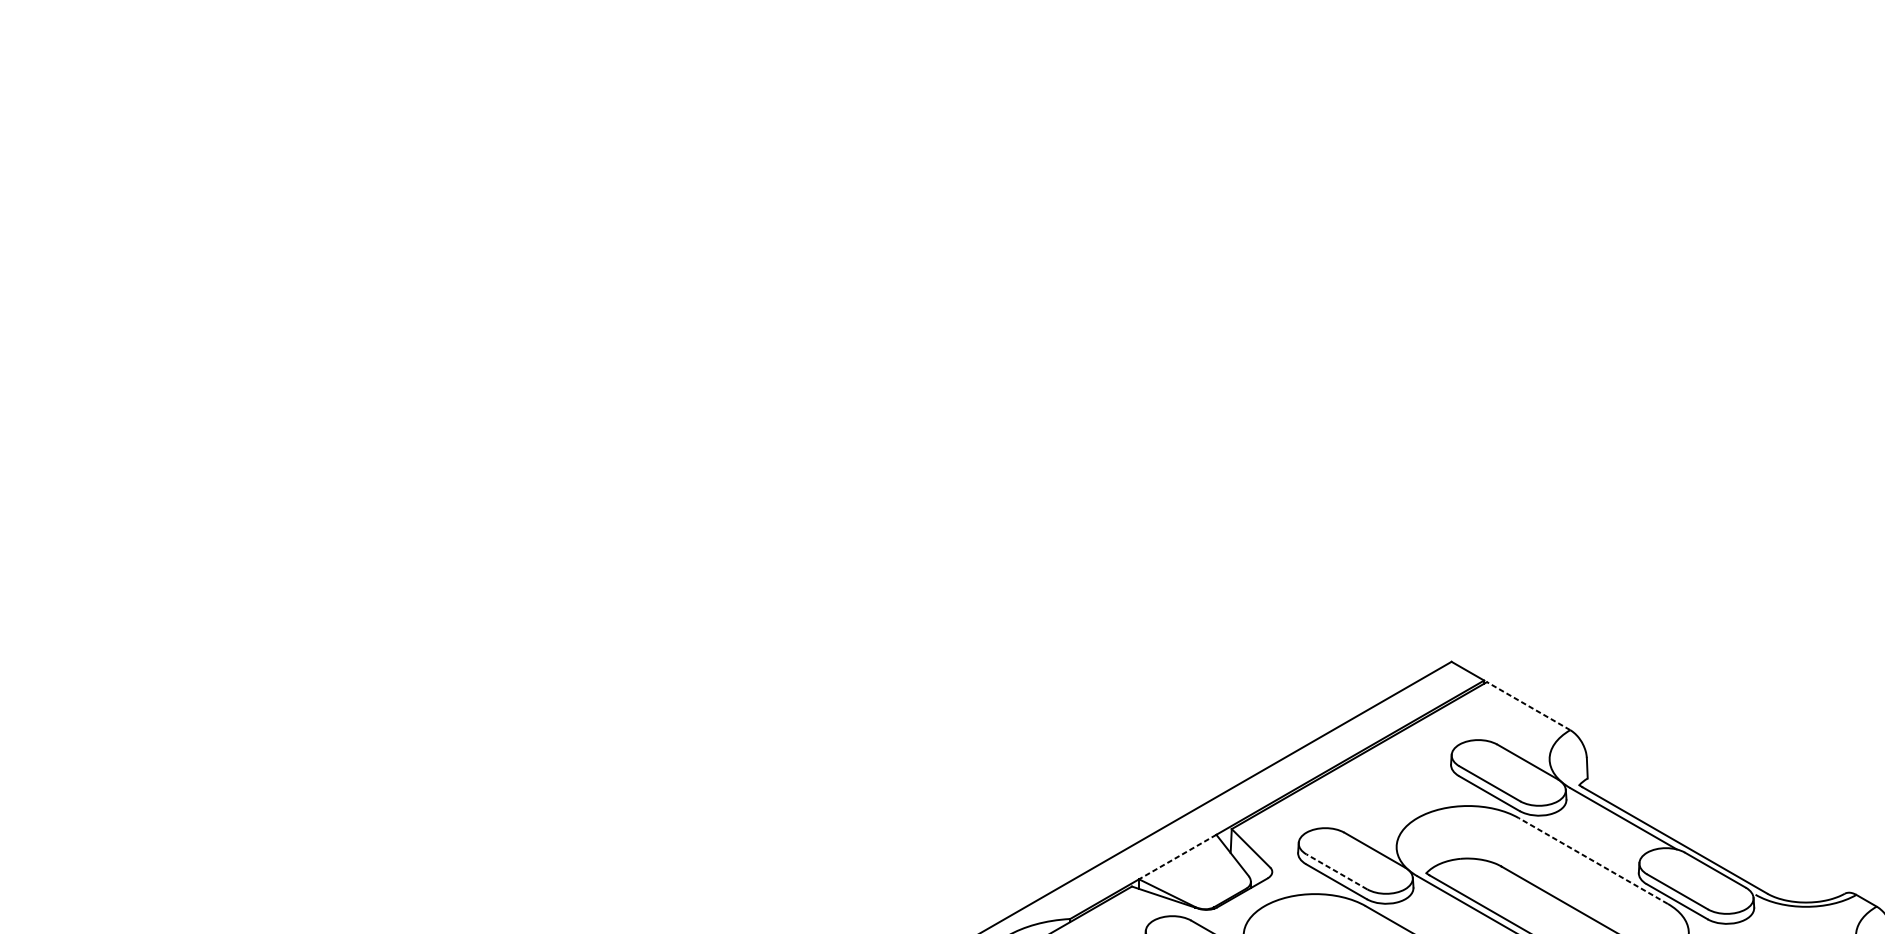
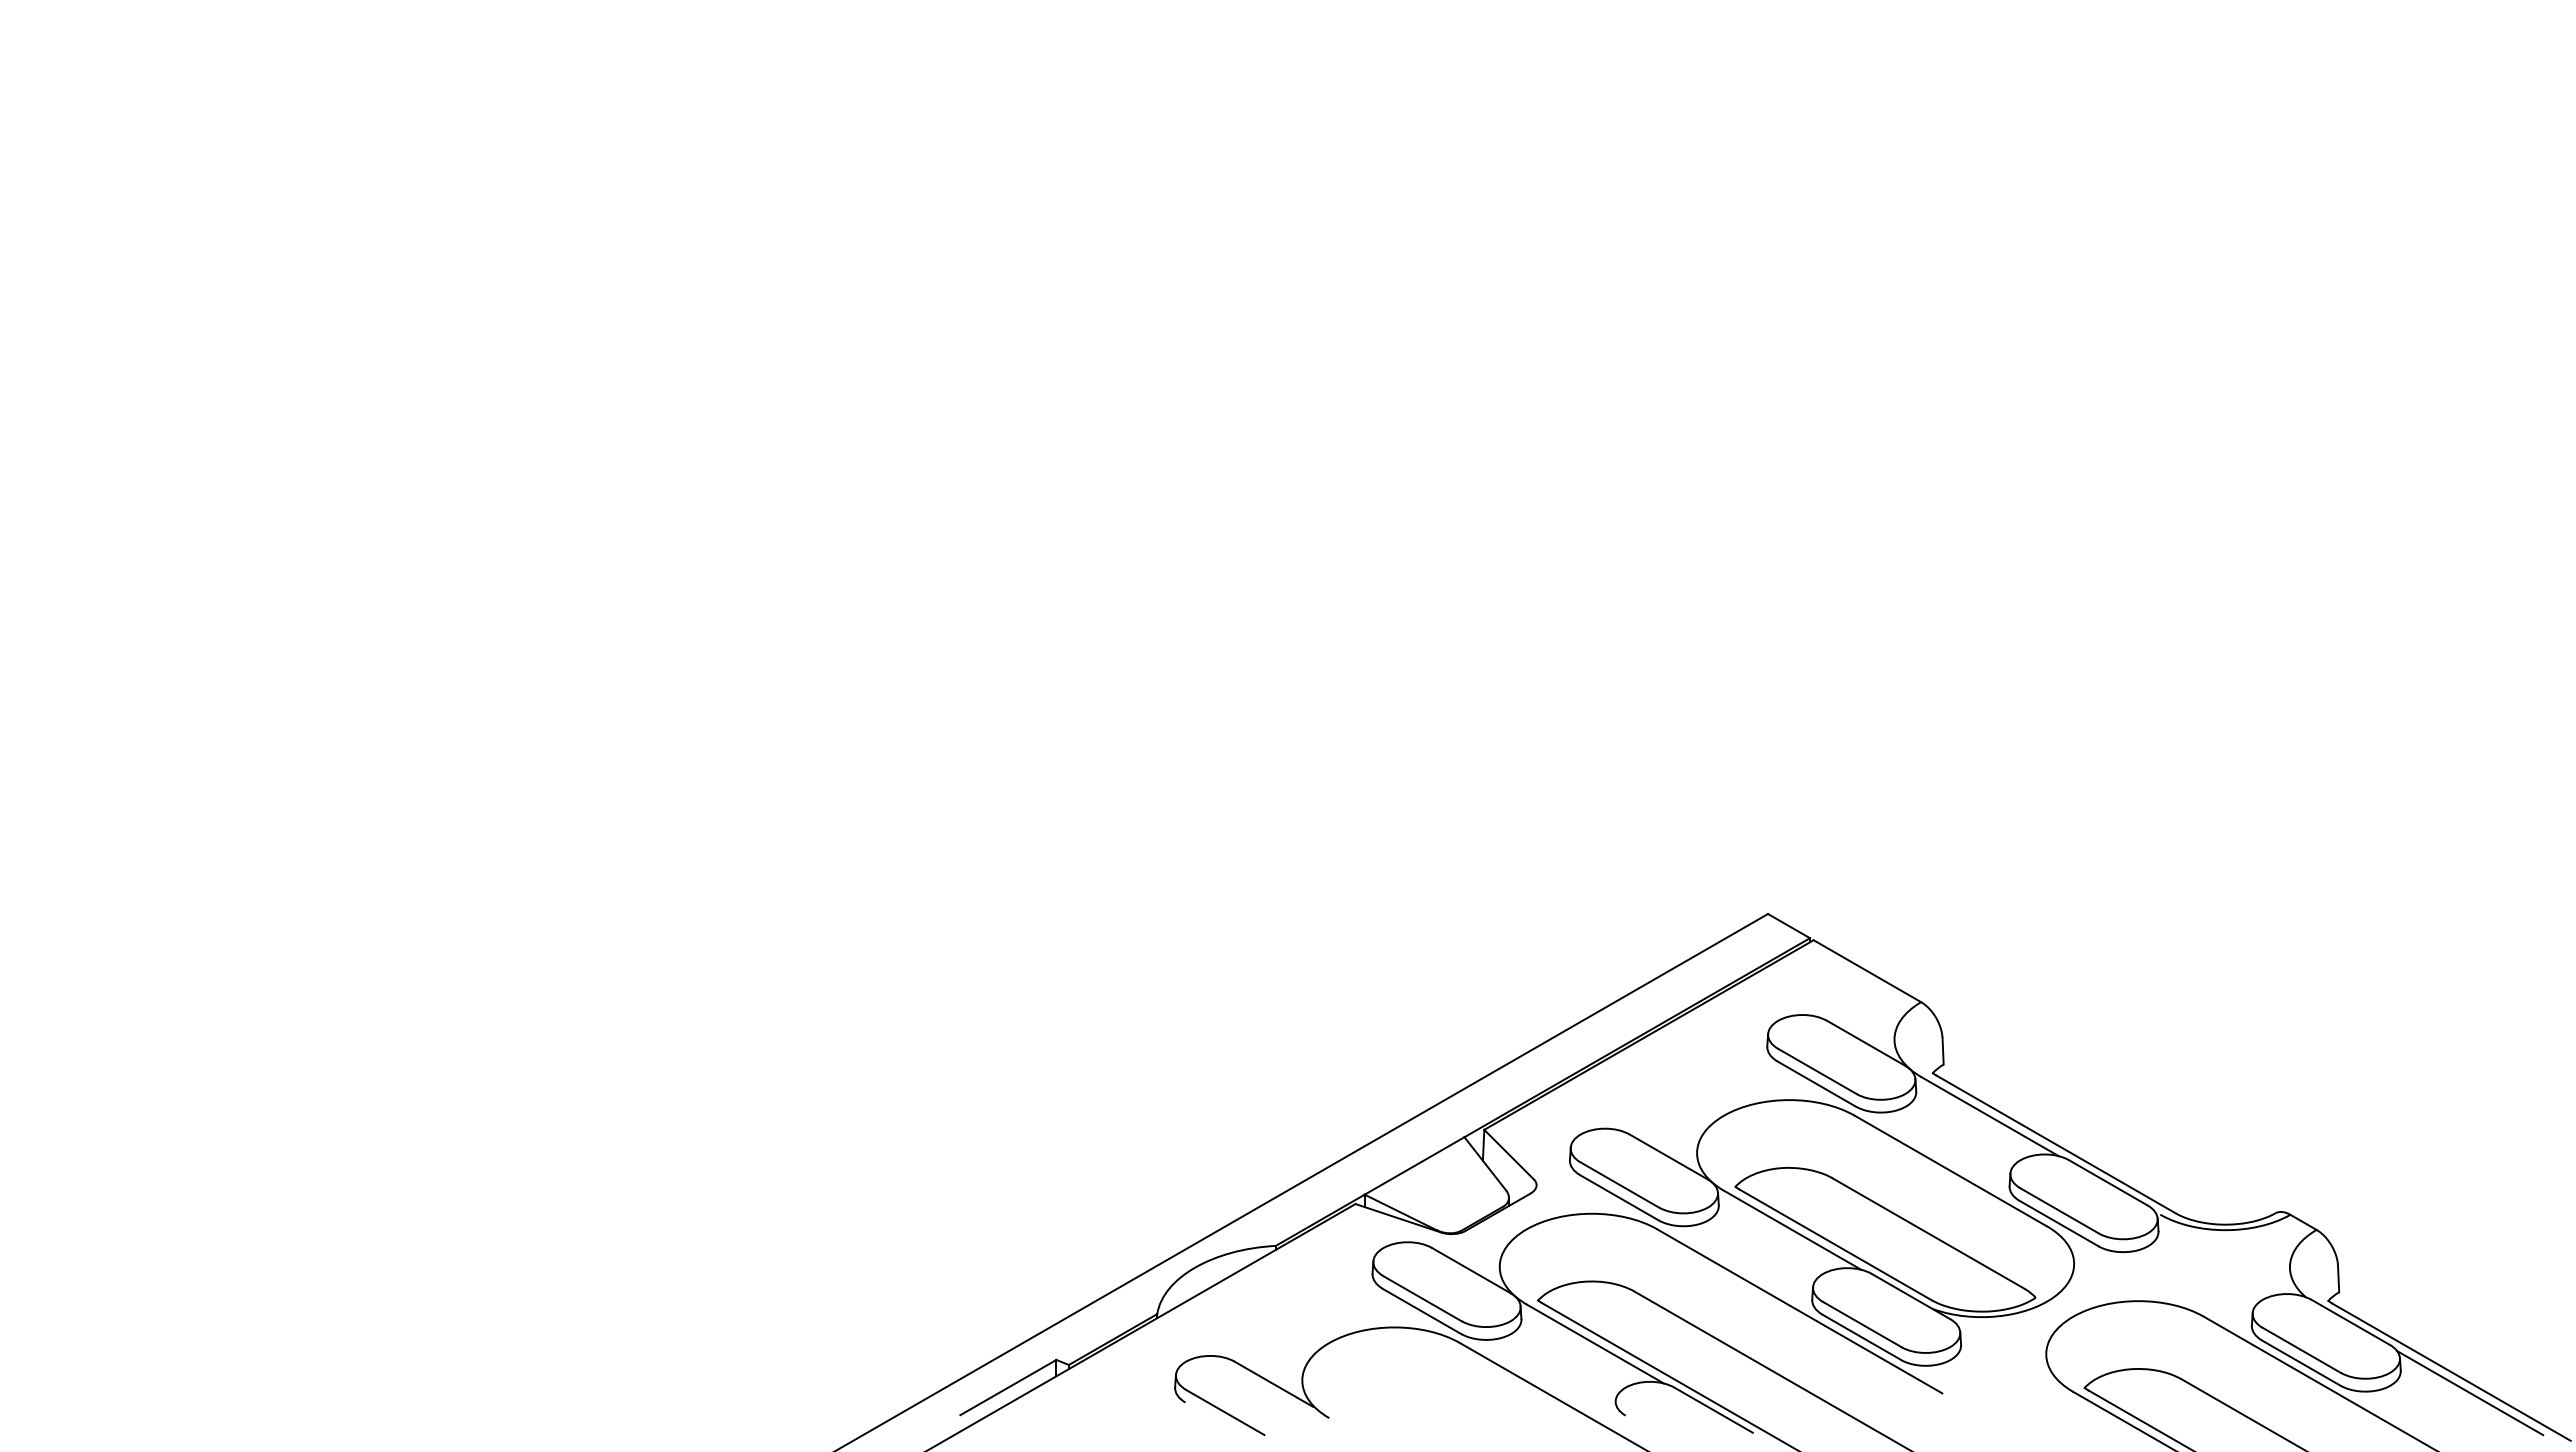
line: (1527, 705) -> (1866, 970), dashed -> solid
line: (1177, 856) -> (1414, 1165), dashed -> solid
line: (1593, 861) -> (1950, 1171), dashed -> solid
line: (1336, 871) -> (1619, 1184), dashed -> solid

